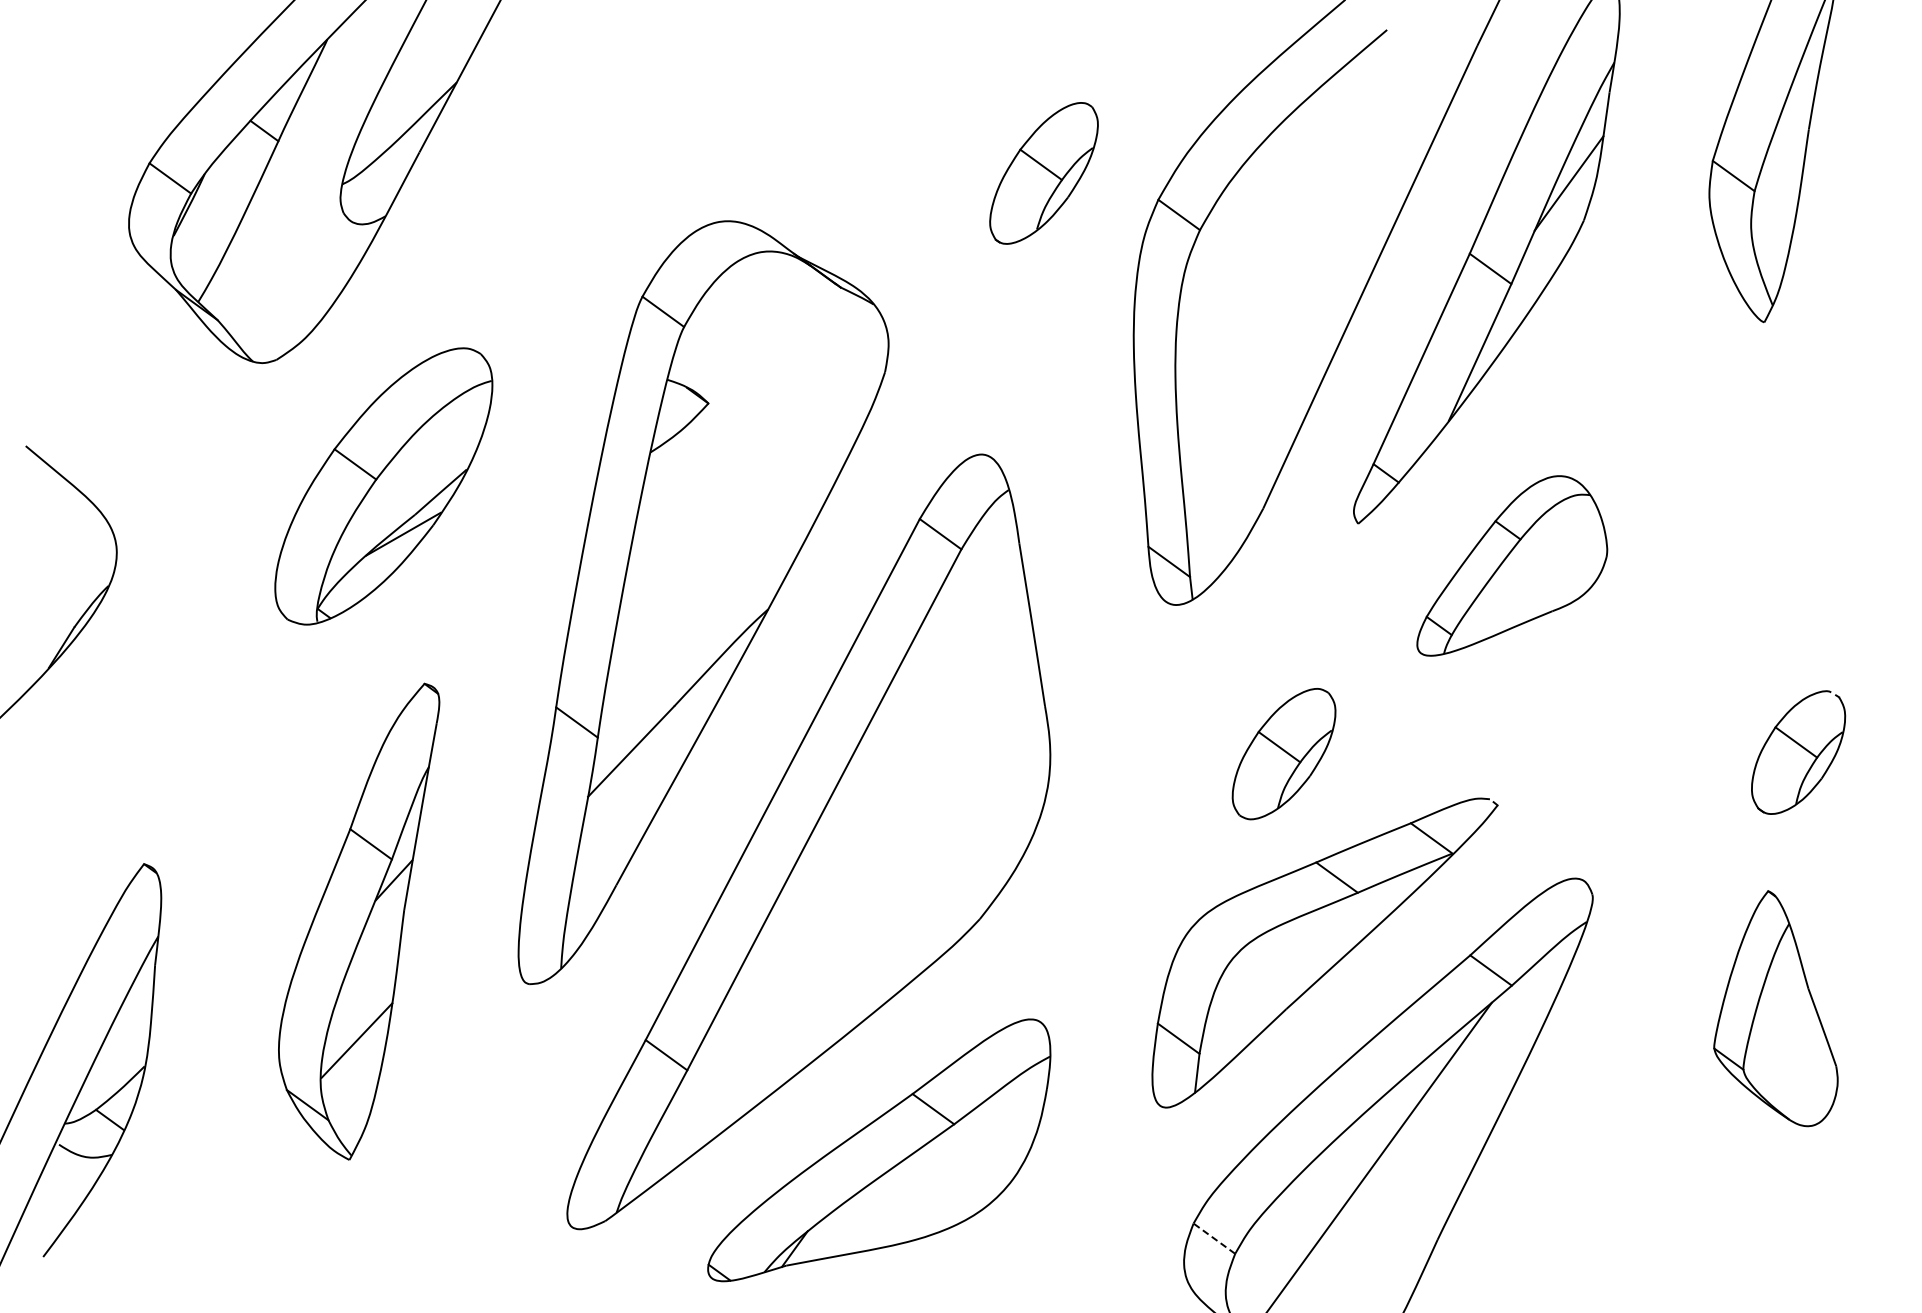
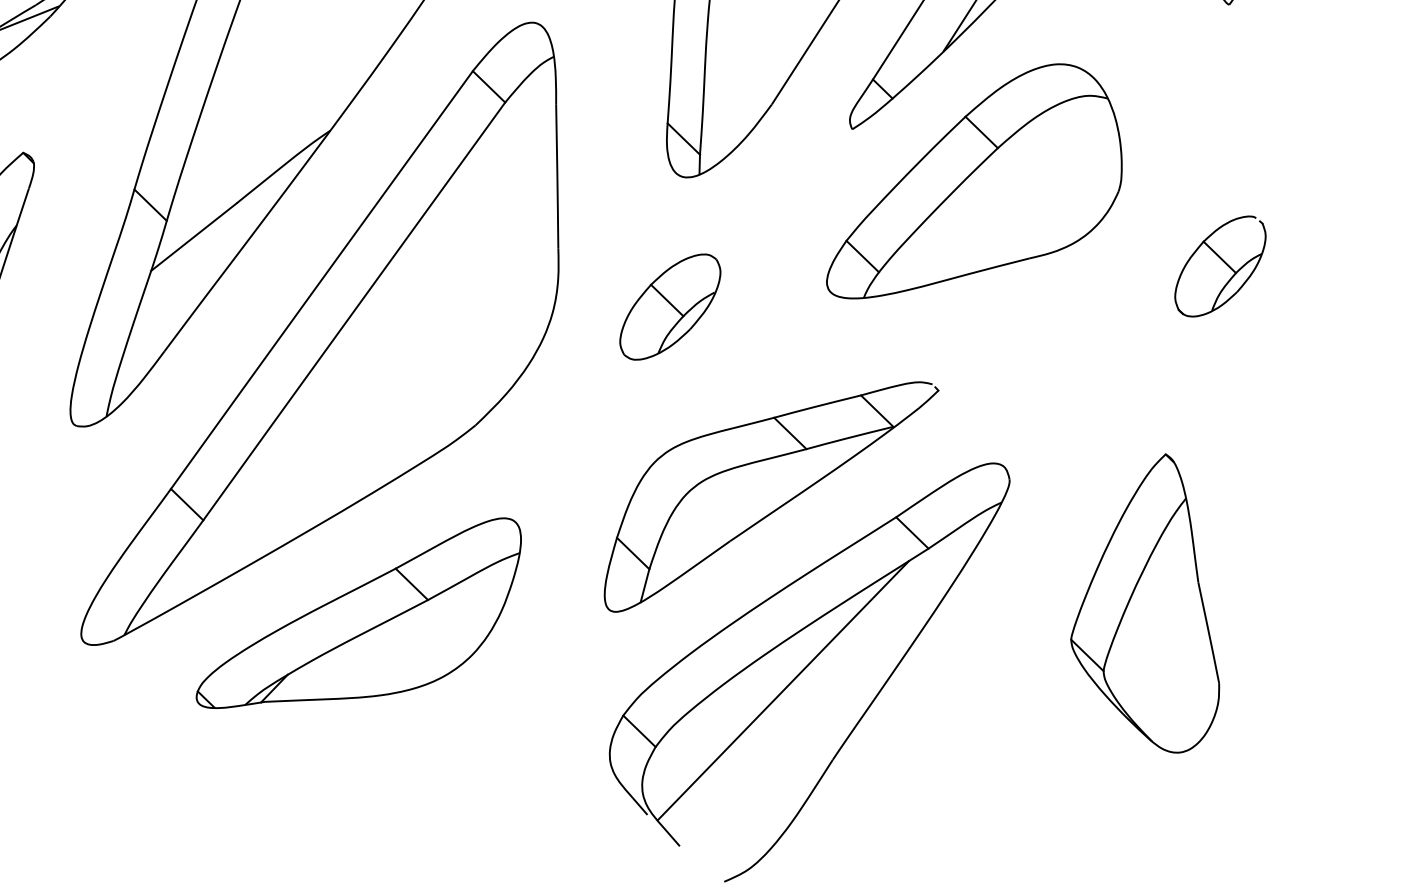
part: (1512, 565) -> (980, 184), size x1.67
part: (1798, 752) -> (1220, 266), moved
part: (1283, 754) -> (669, 307), moved
part: (1775, 1008) -> (1154, 600), size x1.43
line: (1214, 1238) -> (639, 731), dashed -> solid

